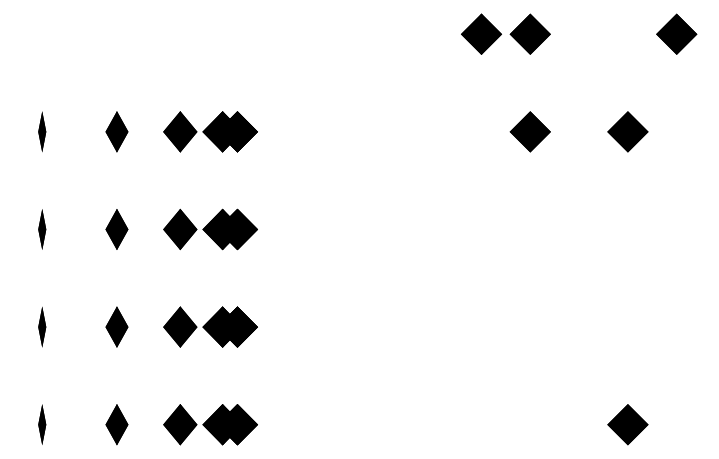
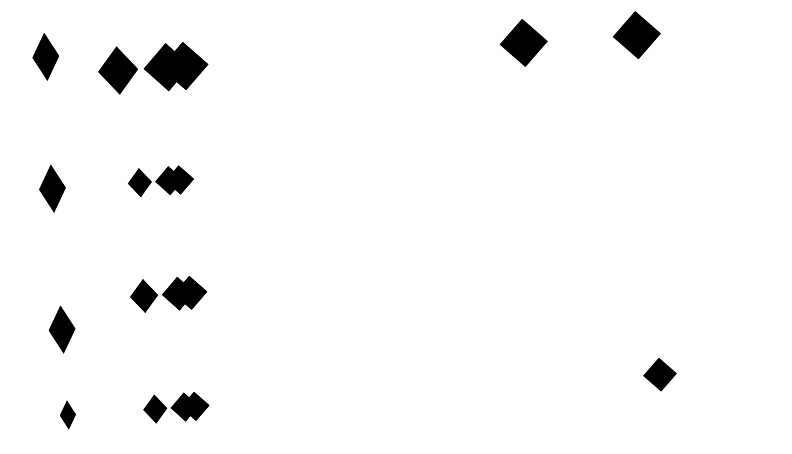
part: (116, 131) -> (45, 56), moved
part: (210, 229) -> (160, 181), size x0.6
part: (116, 326) -> (61, 328), moved
part: (210, 326) -> (168, 293), size x0.7
part: (116, 424) -> (67, 414), size x0.6
part: (210, 424) -> (176, 407), size x0.6
part: (627, 424) -> (659, 374), size x0.7

